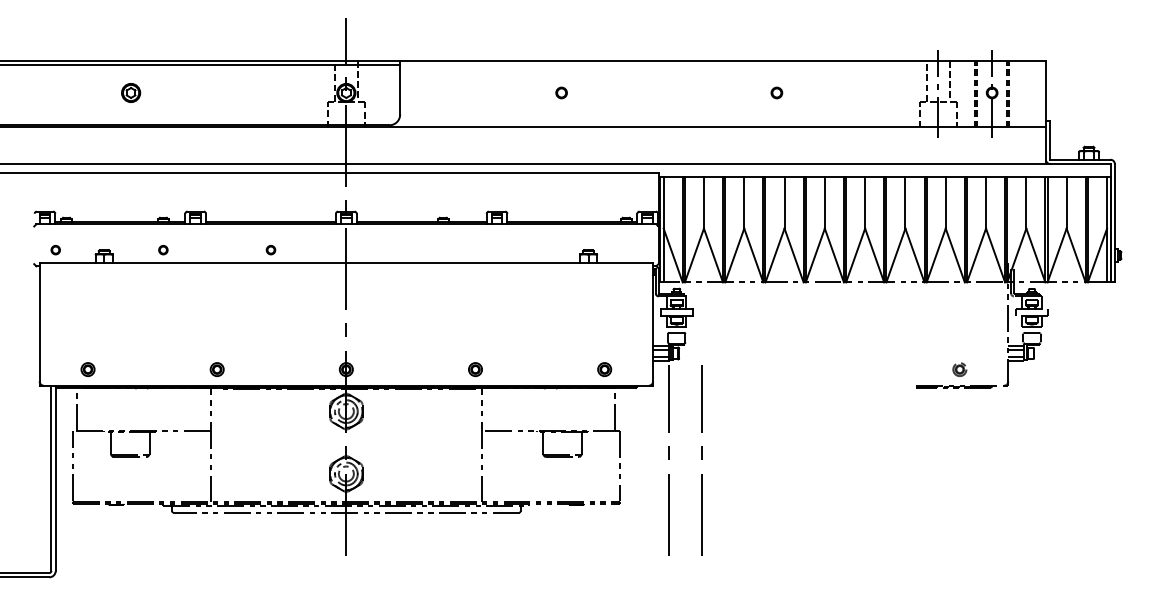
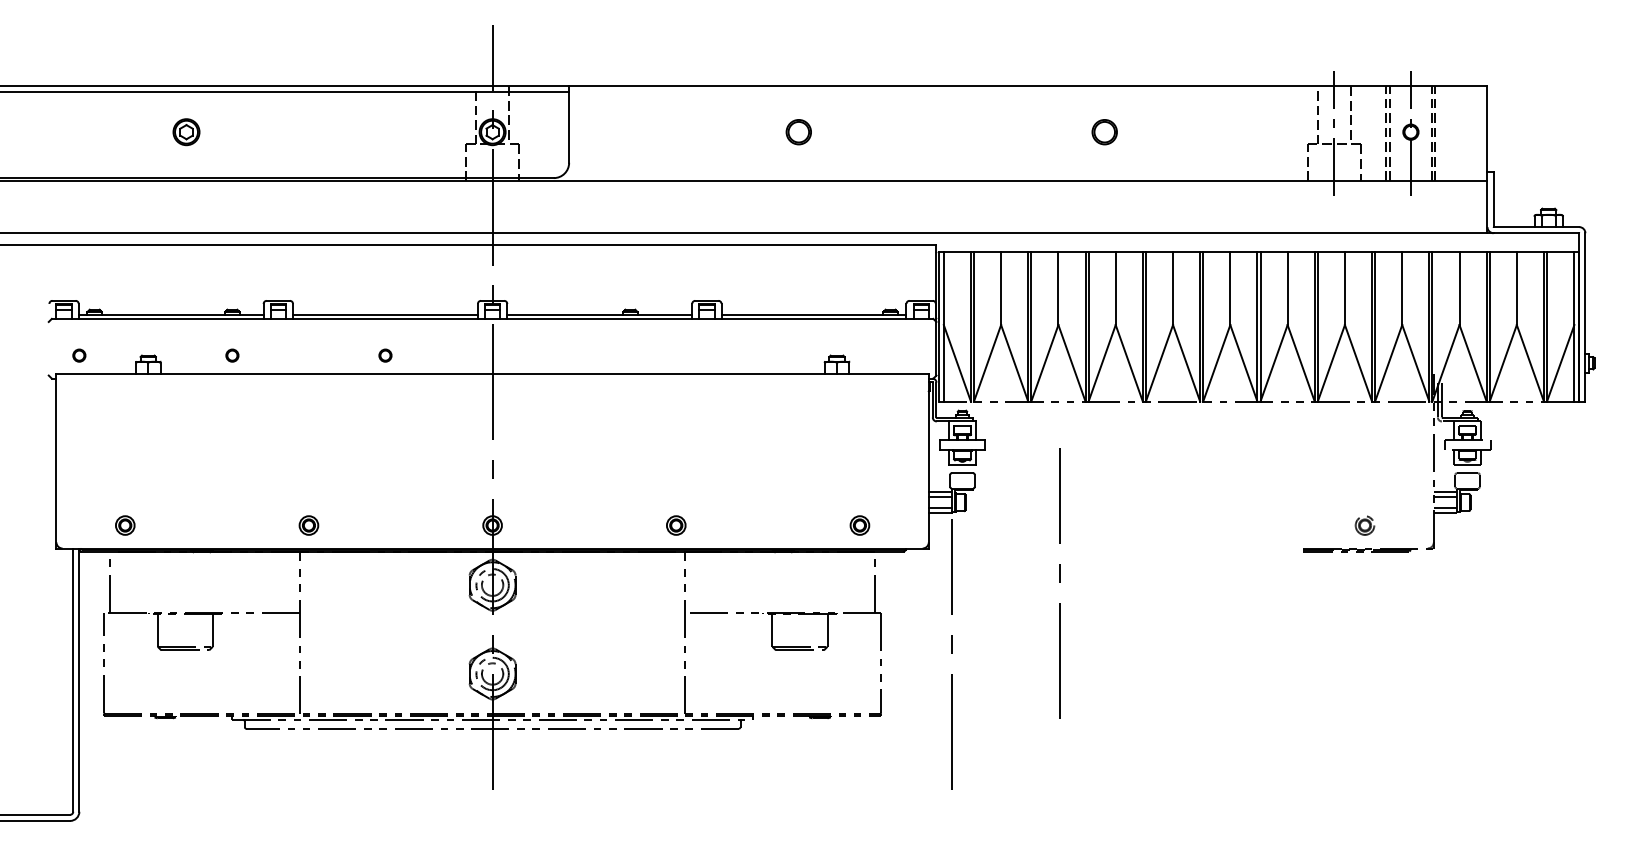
part: (561, 92) -> (798, 131), size x1.6
part: (776, 92) -> (1104, 131), size x1.6
line: (701, 459) -> (1060, 582), moved

